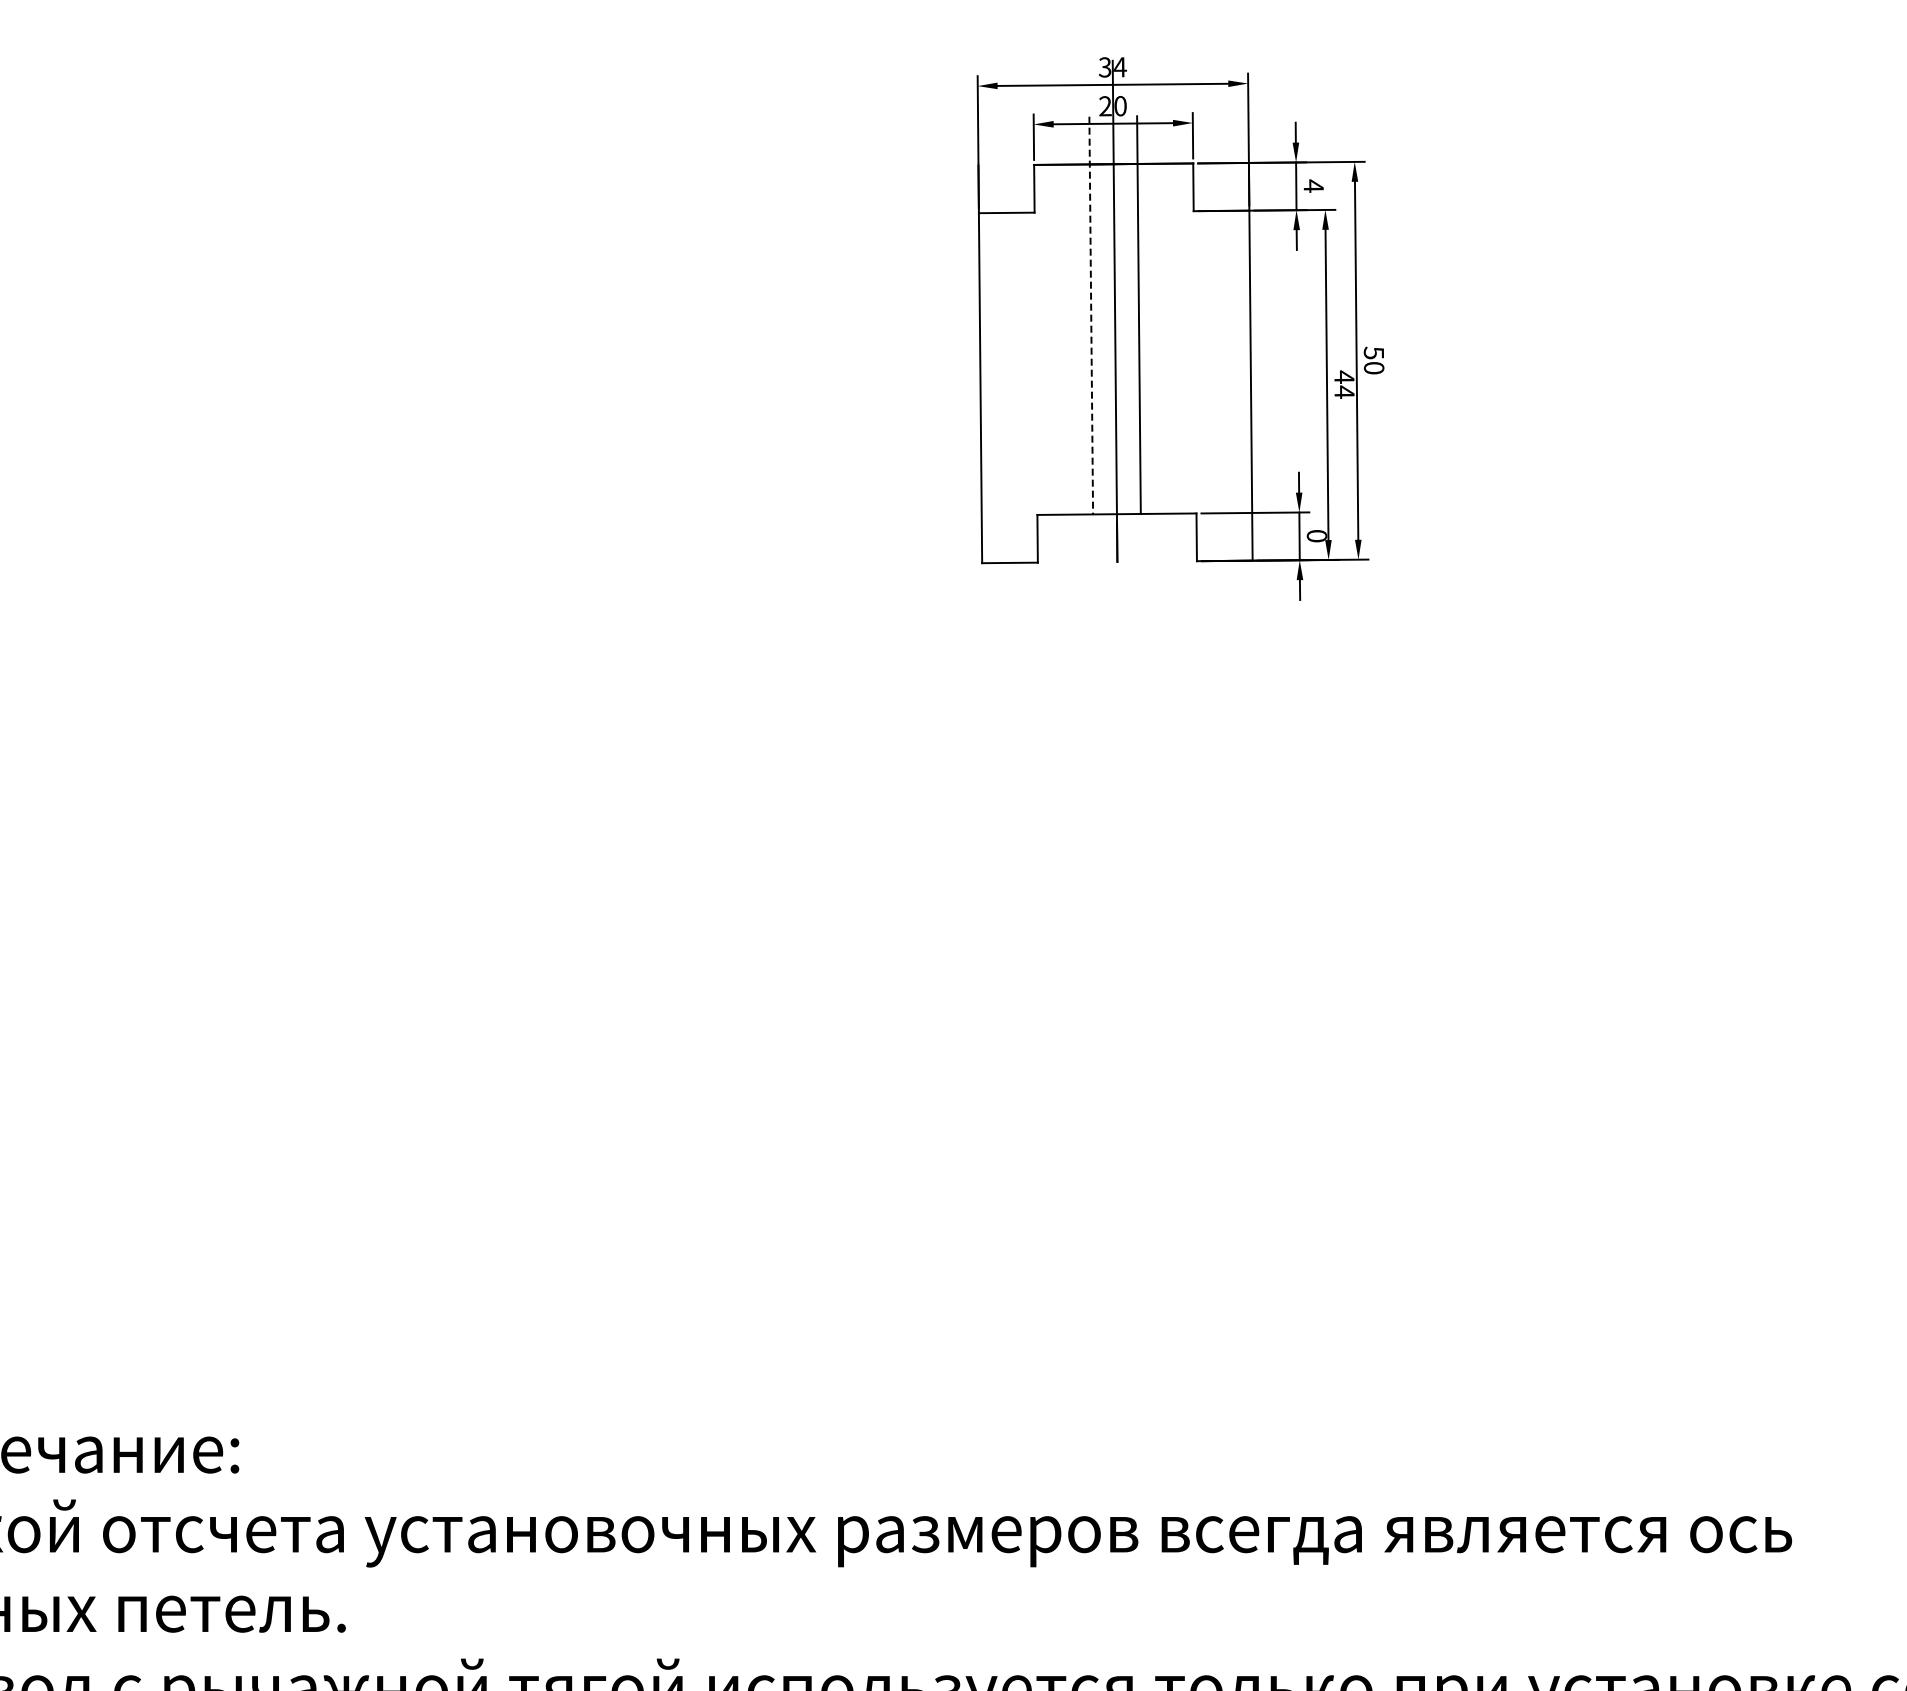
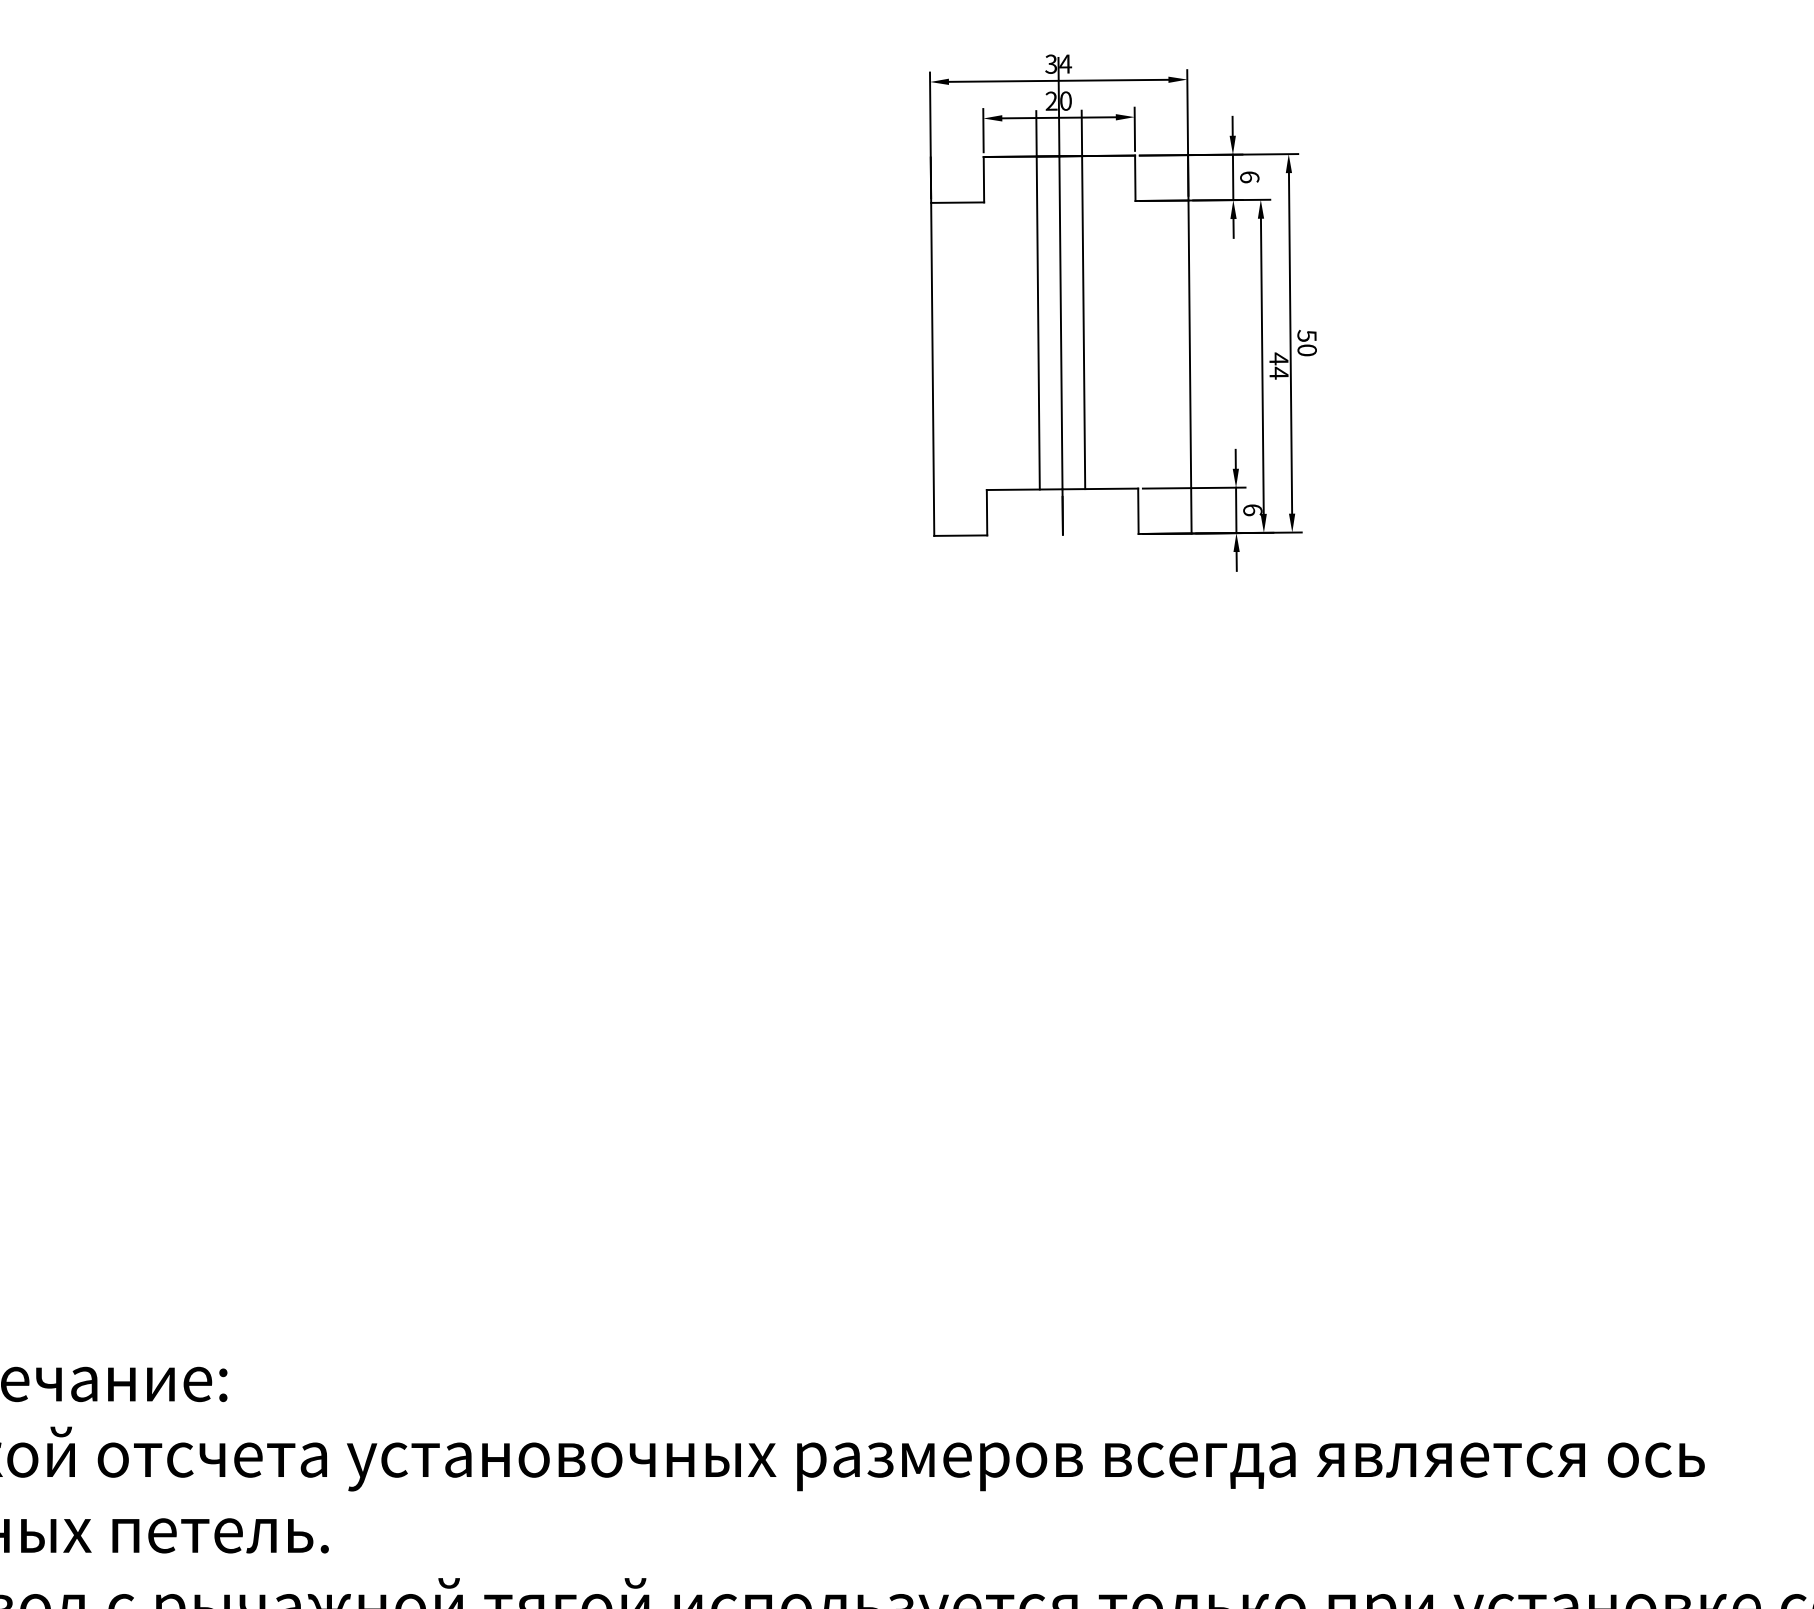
text: (1313, 185) -> (1249, 176), 4 -> 6
line: (1091, 315) -> (1038, 300), dashed -> solid
text: (1317, 536) -> (1253, 510), 0 -> 6

